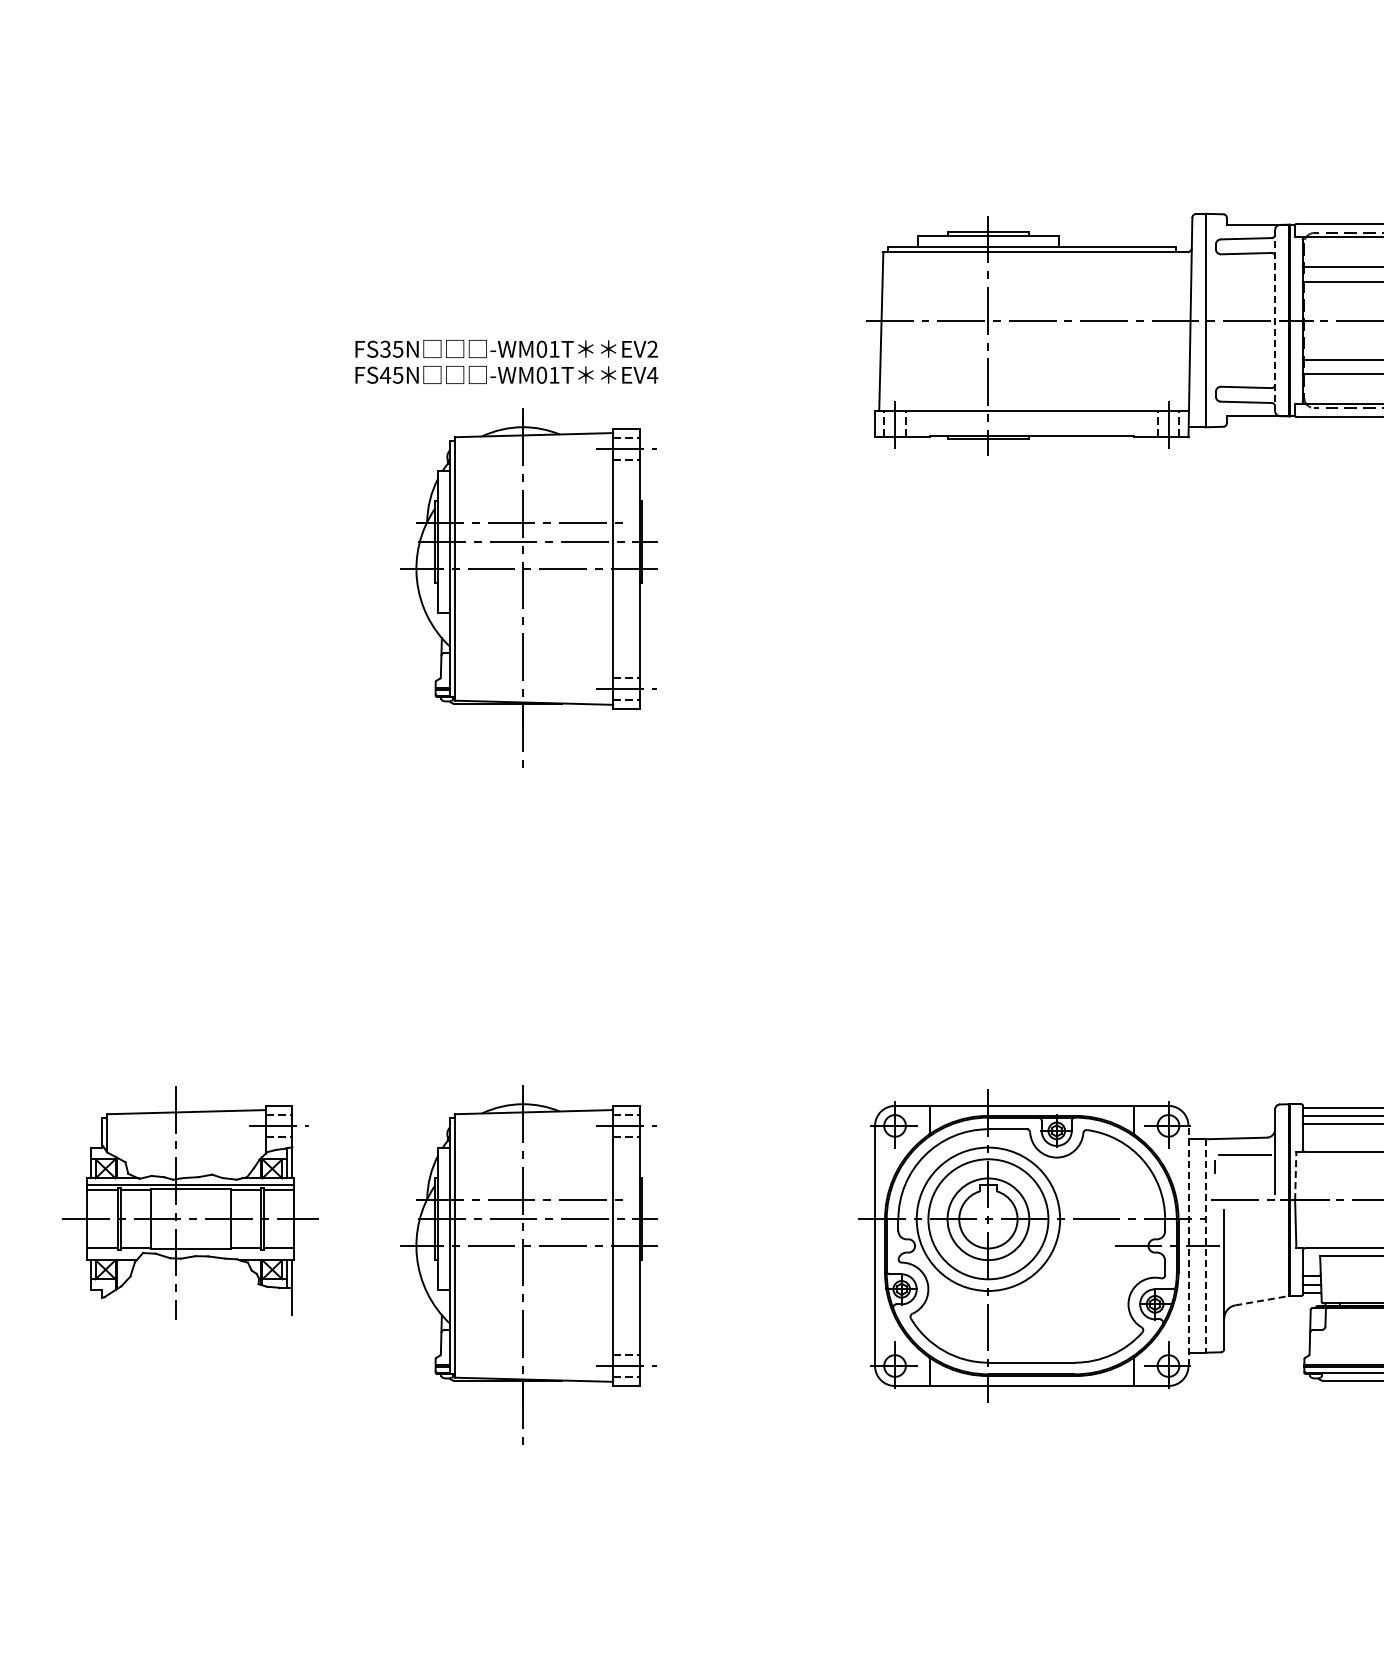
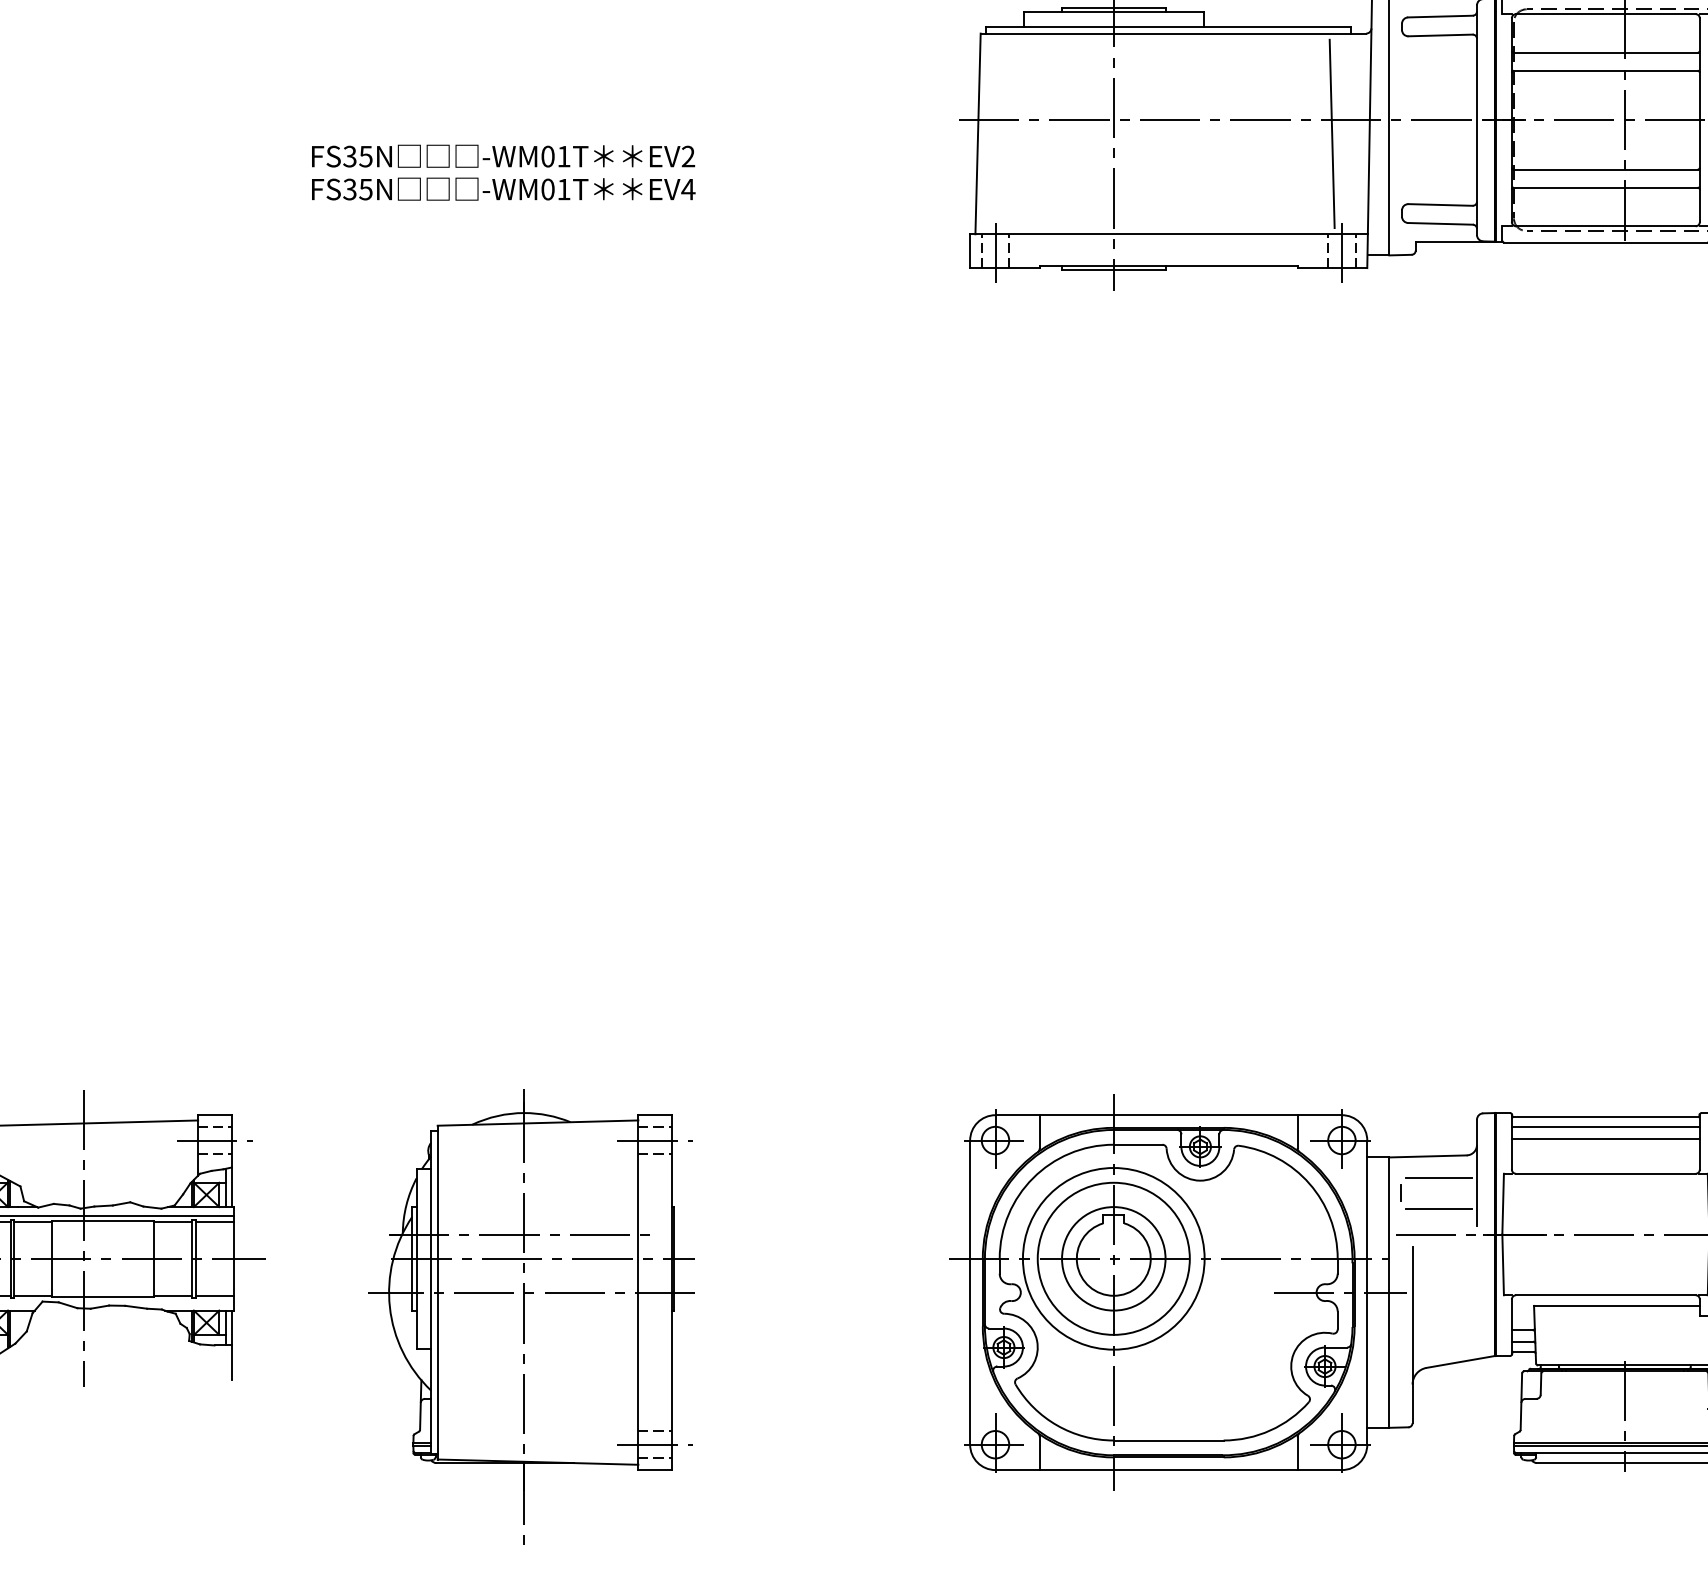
line: (1275, 320) -> (1477, 120), dashed -> solid
line: (1160, 331) -> (1331, 134), added
text: (385, 374) -> (349, 188), FS45N -> FS35N
part: (528, 587) -> (531, 458), removed
line: (1295, 1176) -> (1502, 1204), dashed -> solid
line: (1244, 1179) -> (1438, 1208), added
line: (1188, 1245) -> (1367, 1292), dashed -> solid
line: (1205, 1245) -> (1388, 1292), dashed -> solid
line: (1262, 1300) -> (1461, 1361), dashed -> solid

